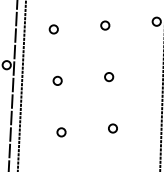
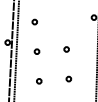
part: (105, 24) -> (64, 19), removed

